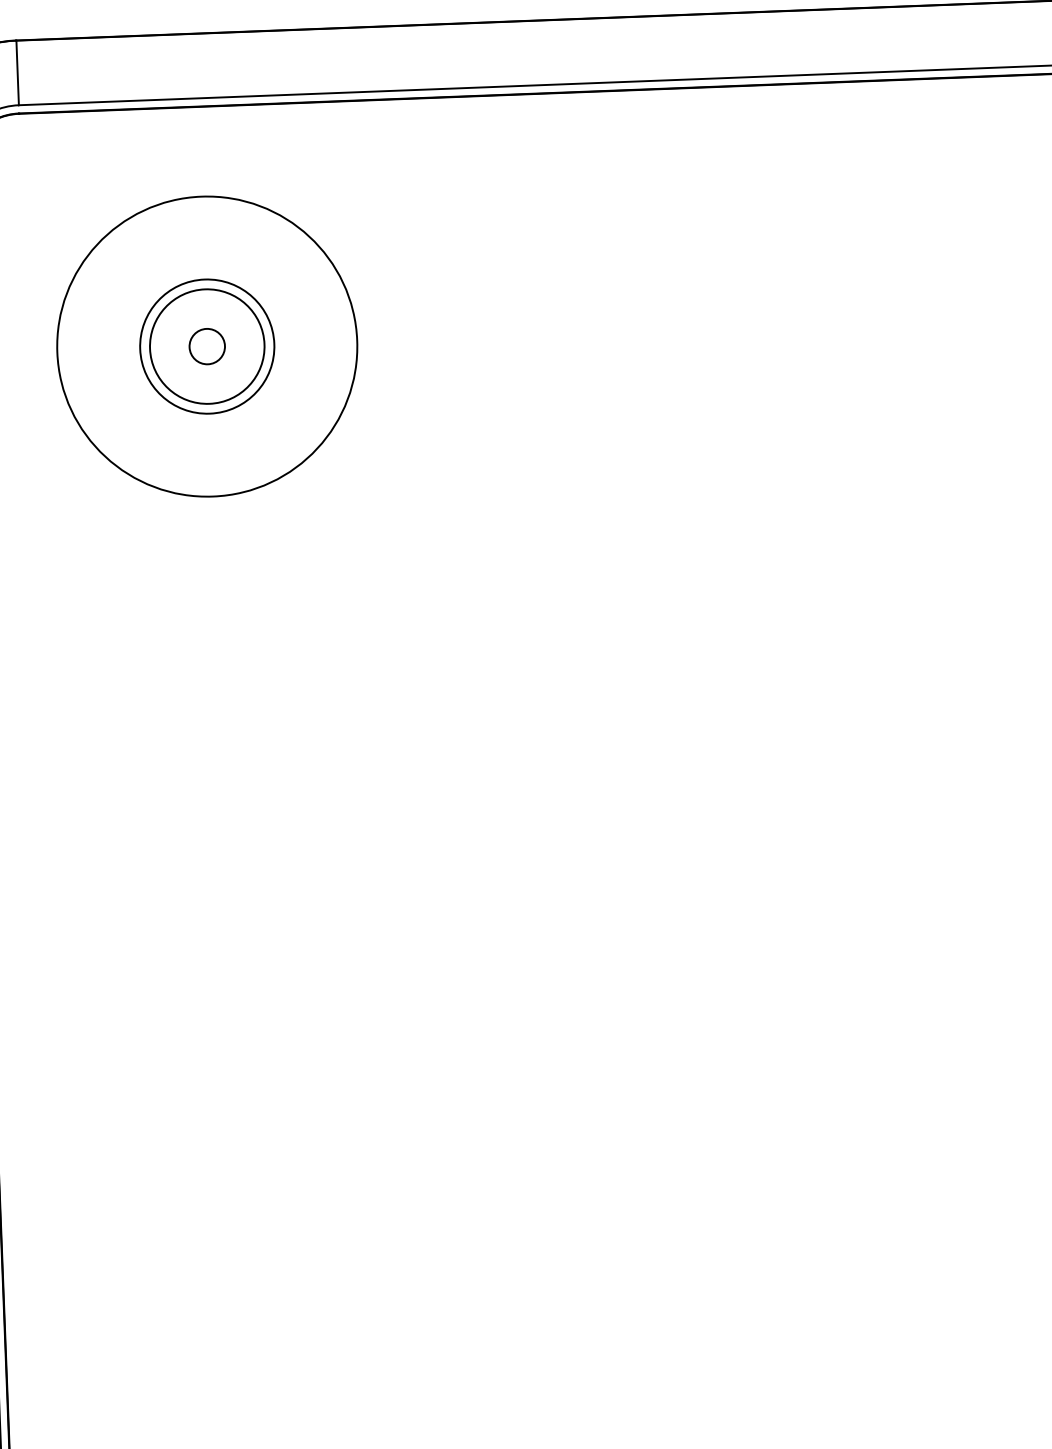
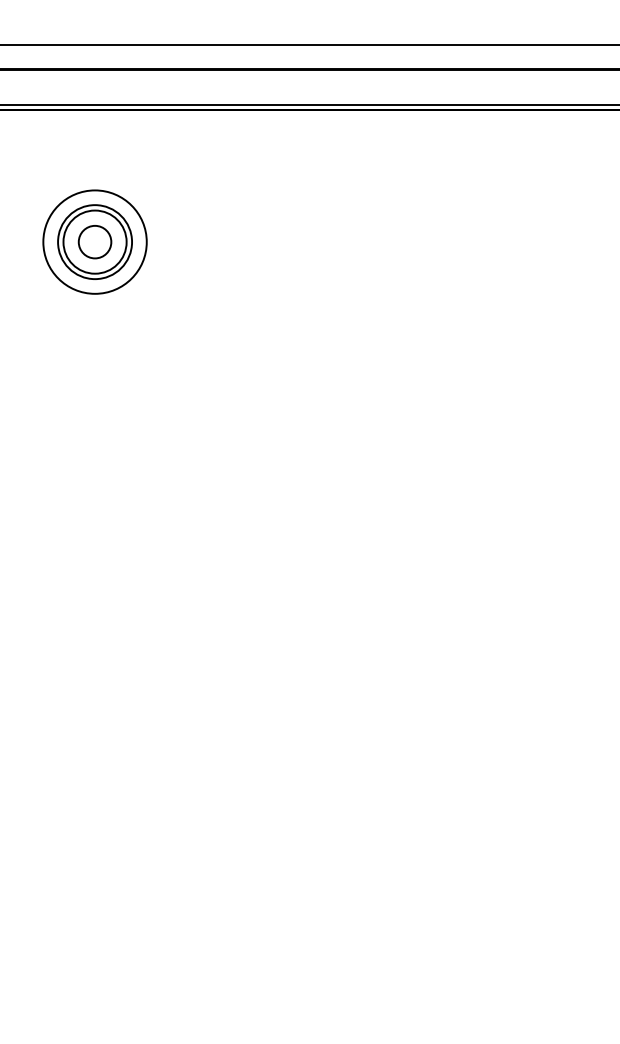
circle: (206, 345) -> (94, 241), size x0.62
circle: (206, 345) -> (94, 241), size x1.67

